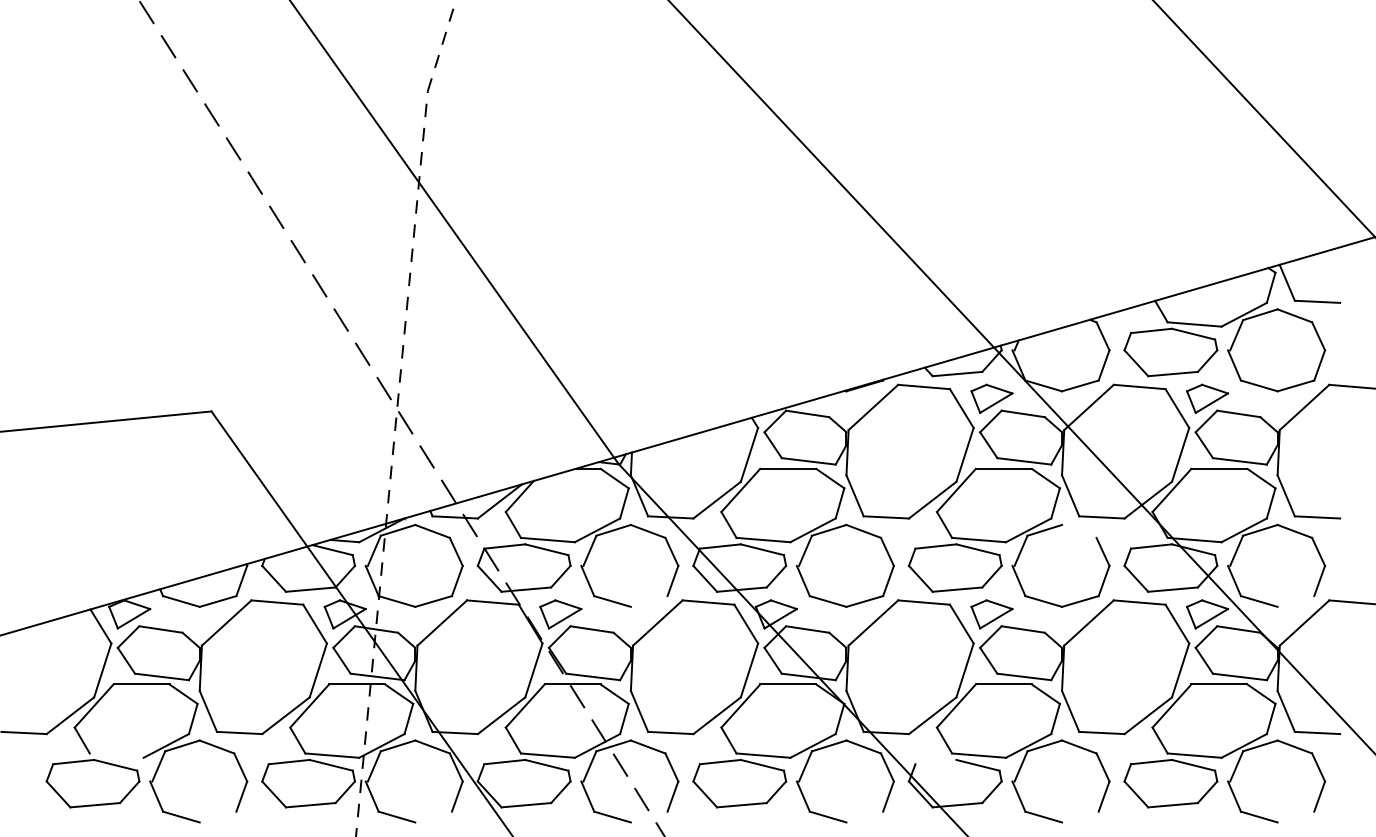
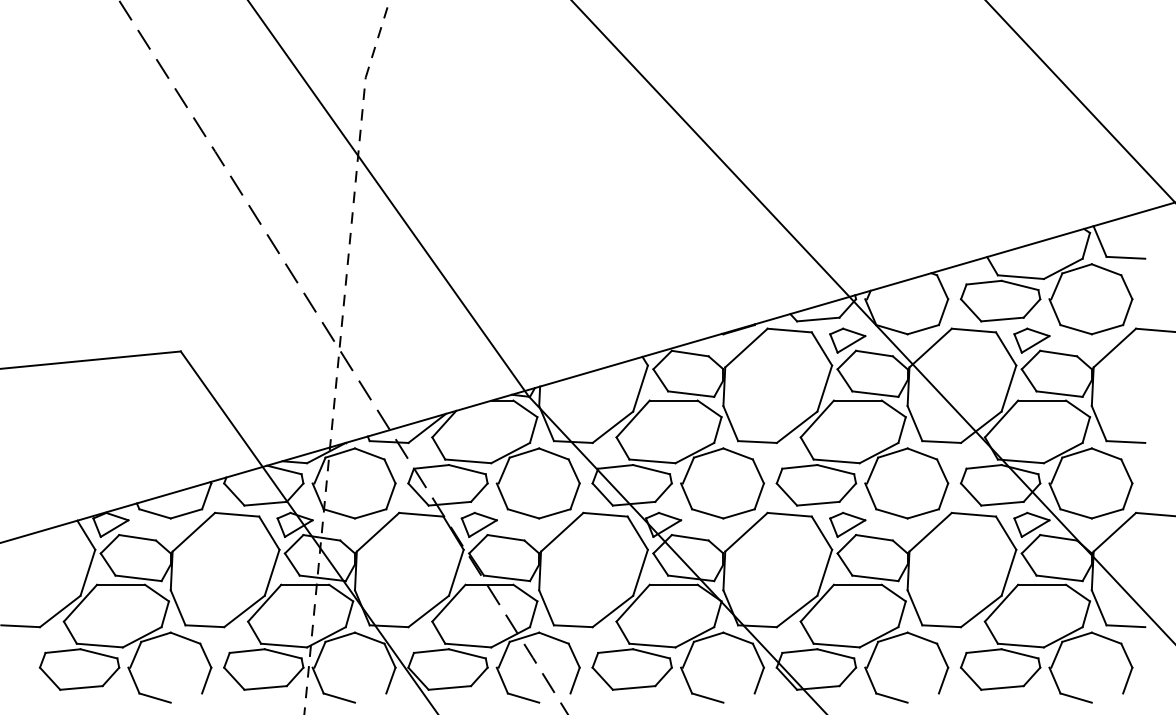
line: (1079, 530) -> (922, 453), added
line: (648, 601) -> (554, 513), added
line: (1295, 601) -> (1107, 513), added
line: (116, 755) -> (99, 645), added
line: (935, 761) -> (799, 650), added

